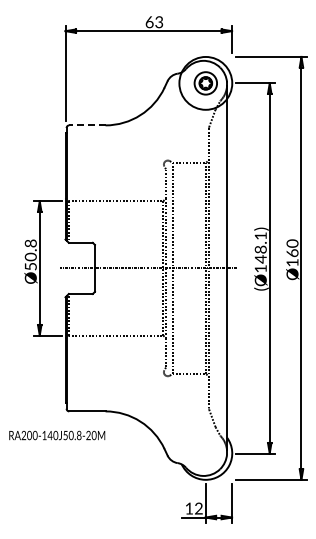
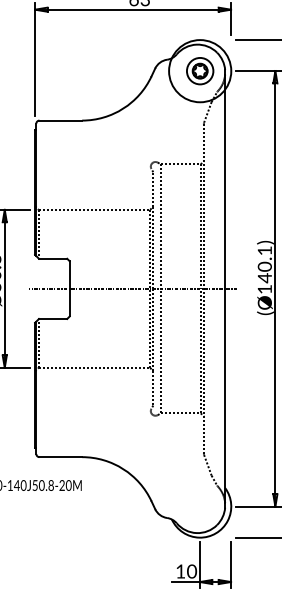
line: (86, 125) -> (59, 120), dashed -> solid
text: (261, 249) -> (265, 266), (Ø148.1) -> (Ø140.1)
text: (198, 508) -> (191, 571), 12 -> 10

